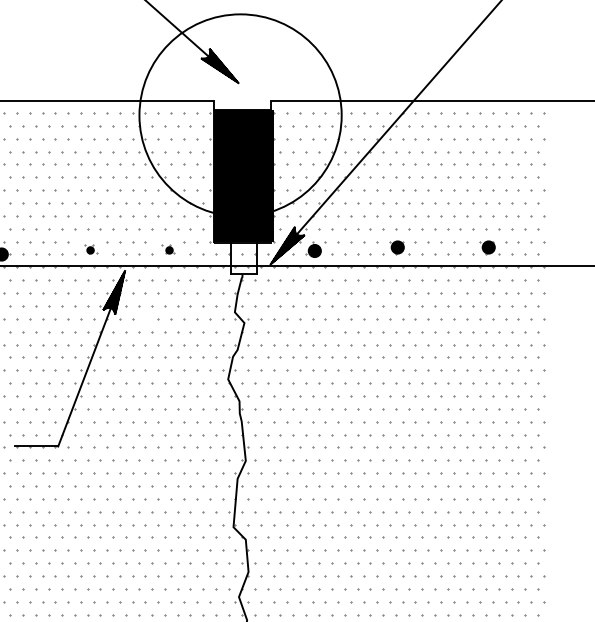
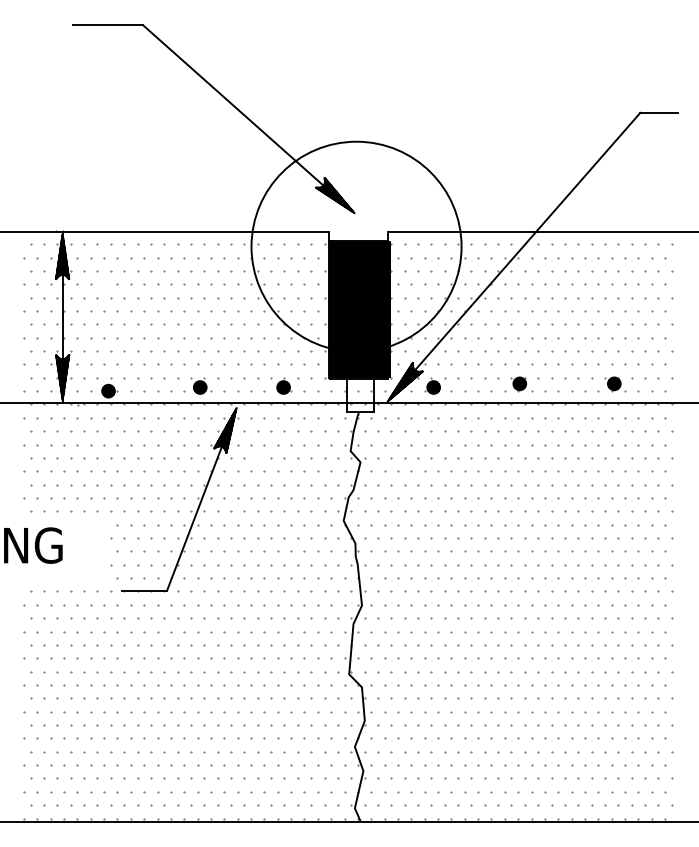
part: (91, 249) -> (201, 385), size x1.67
part: (168, 249) -> (281, 385), size x1.67

